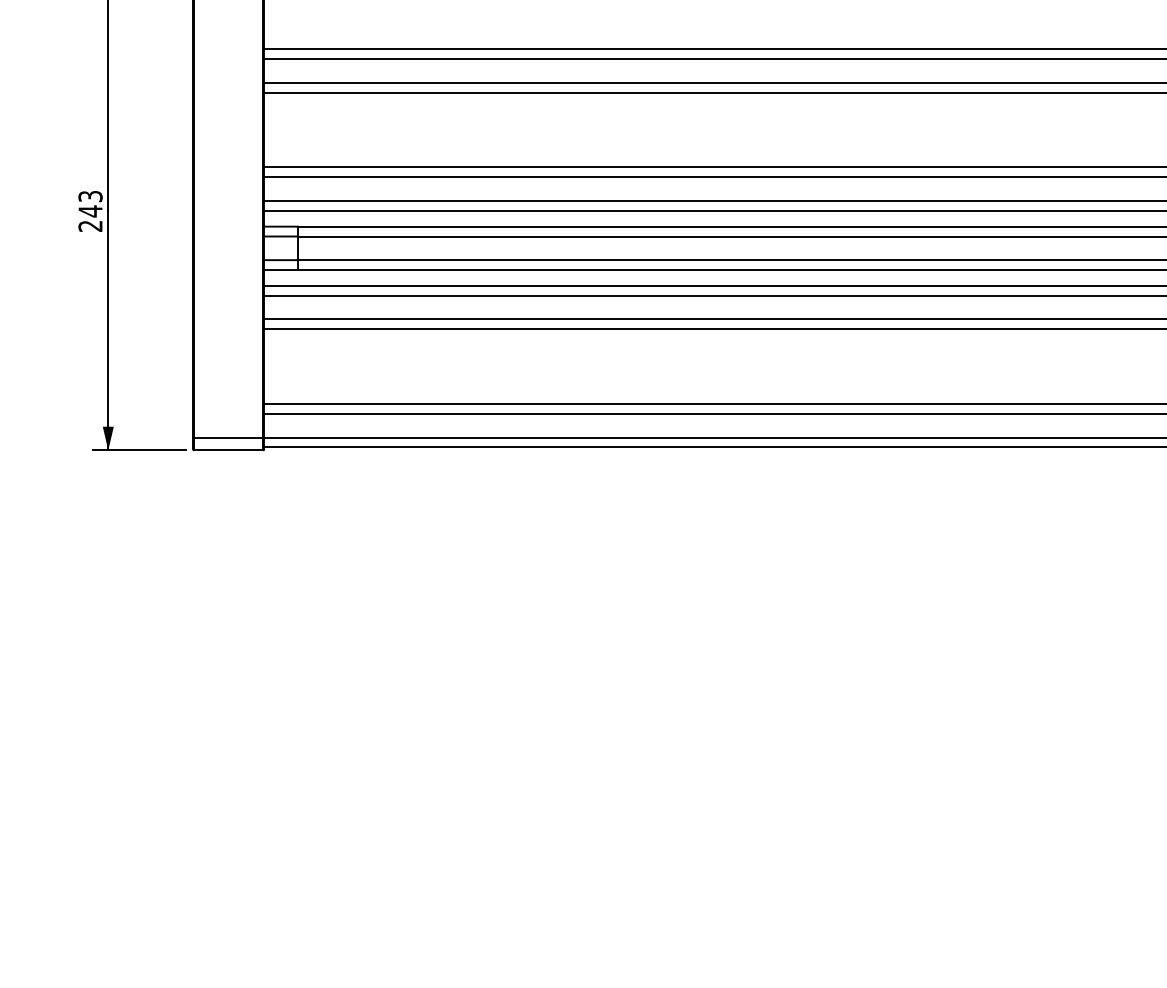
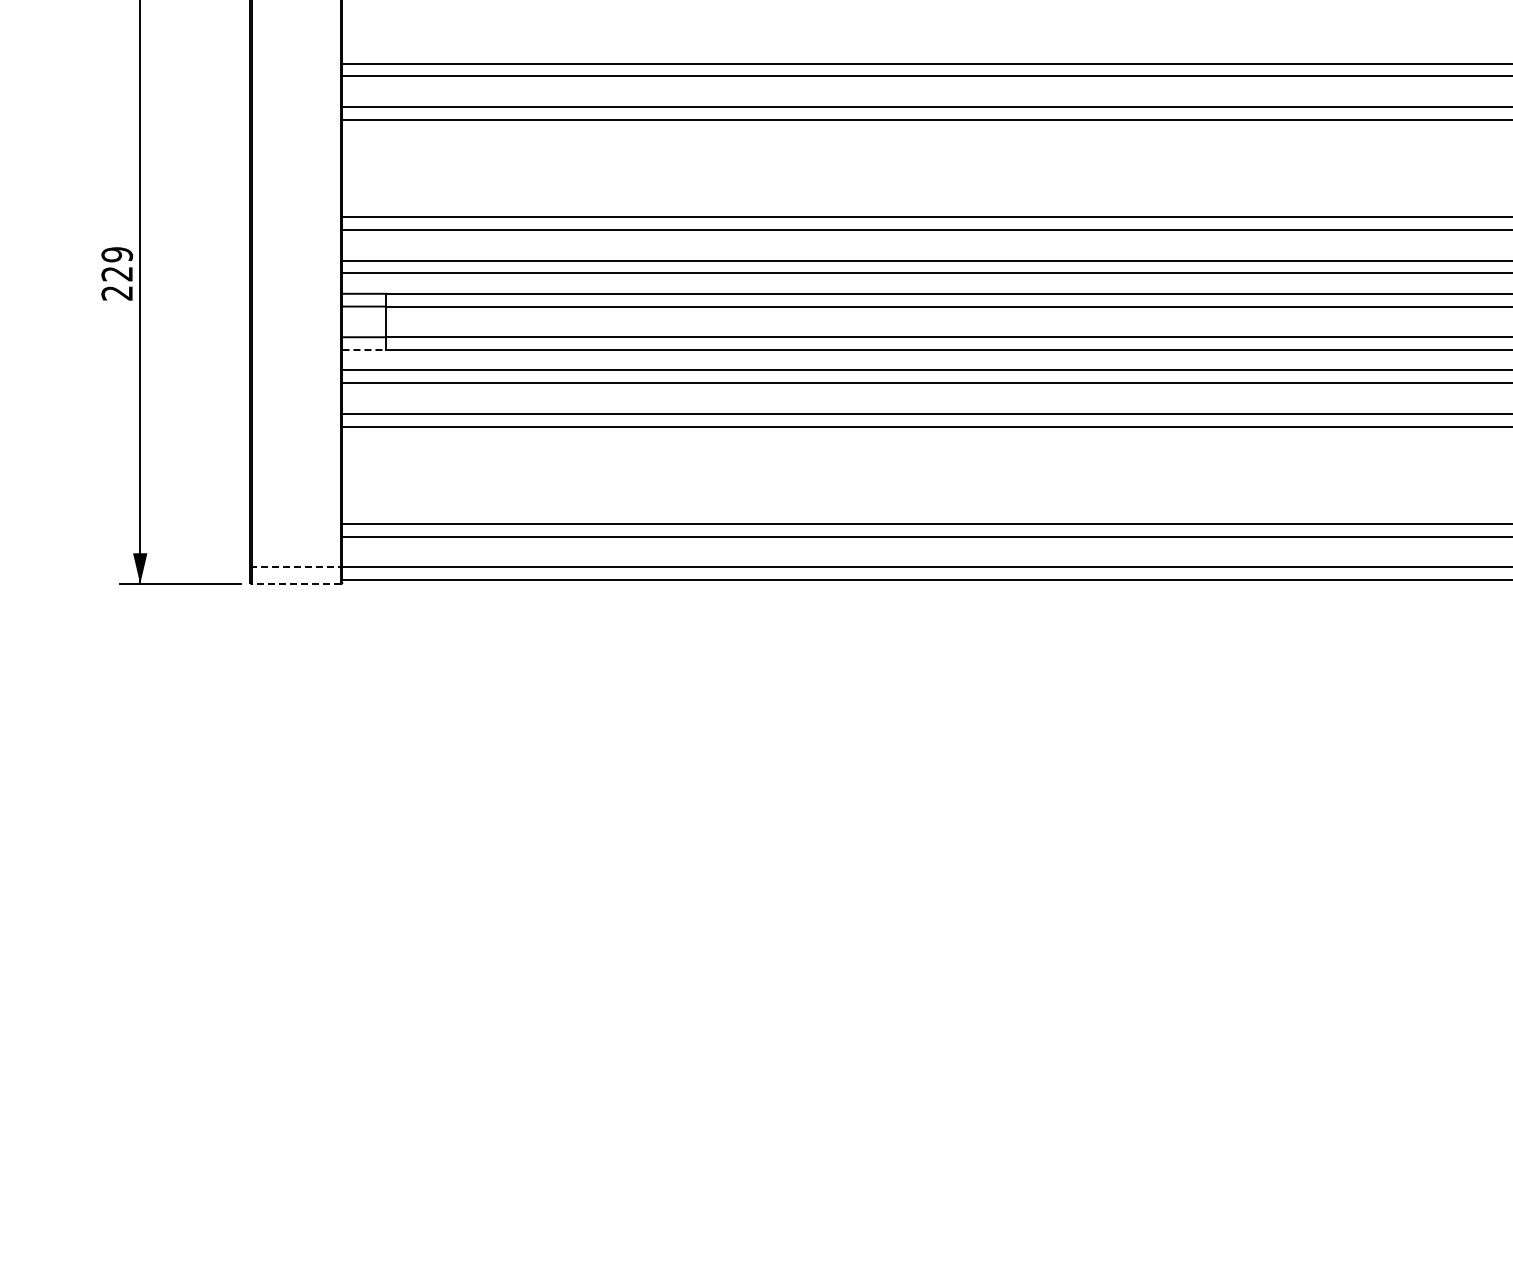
text: (89, 204) -> (116, 264), 243 -> 229
line: (281, 270) -> (364, 350), solid -> dashed
line: (228, 437) -> (296, 567), solid -> dashed
line: (228, 450) -> (296, 583), solid -> dashed

